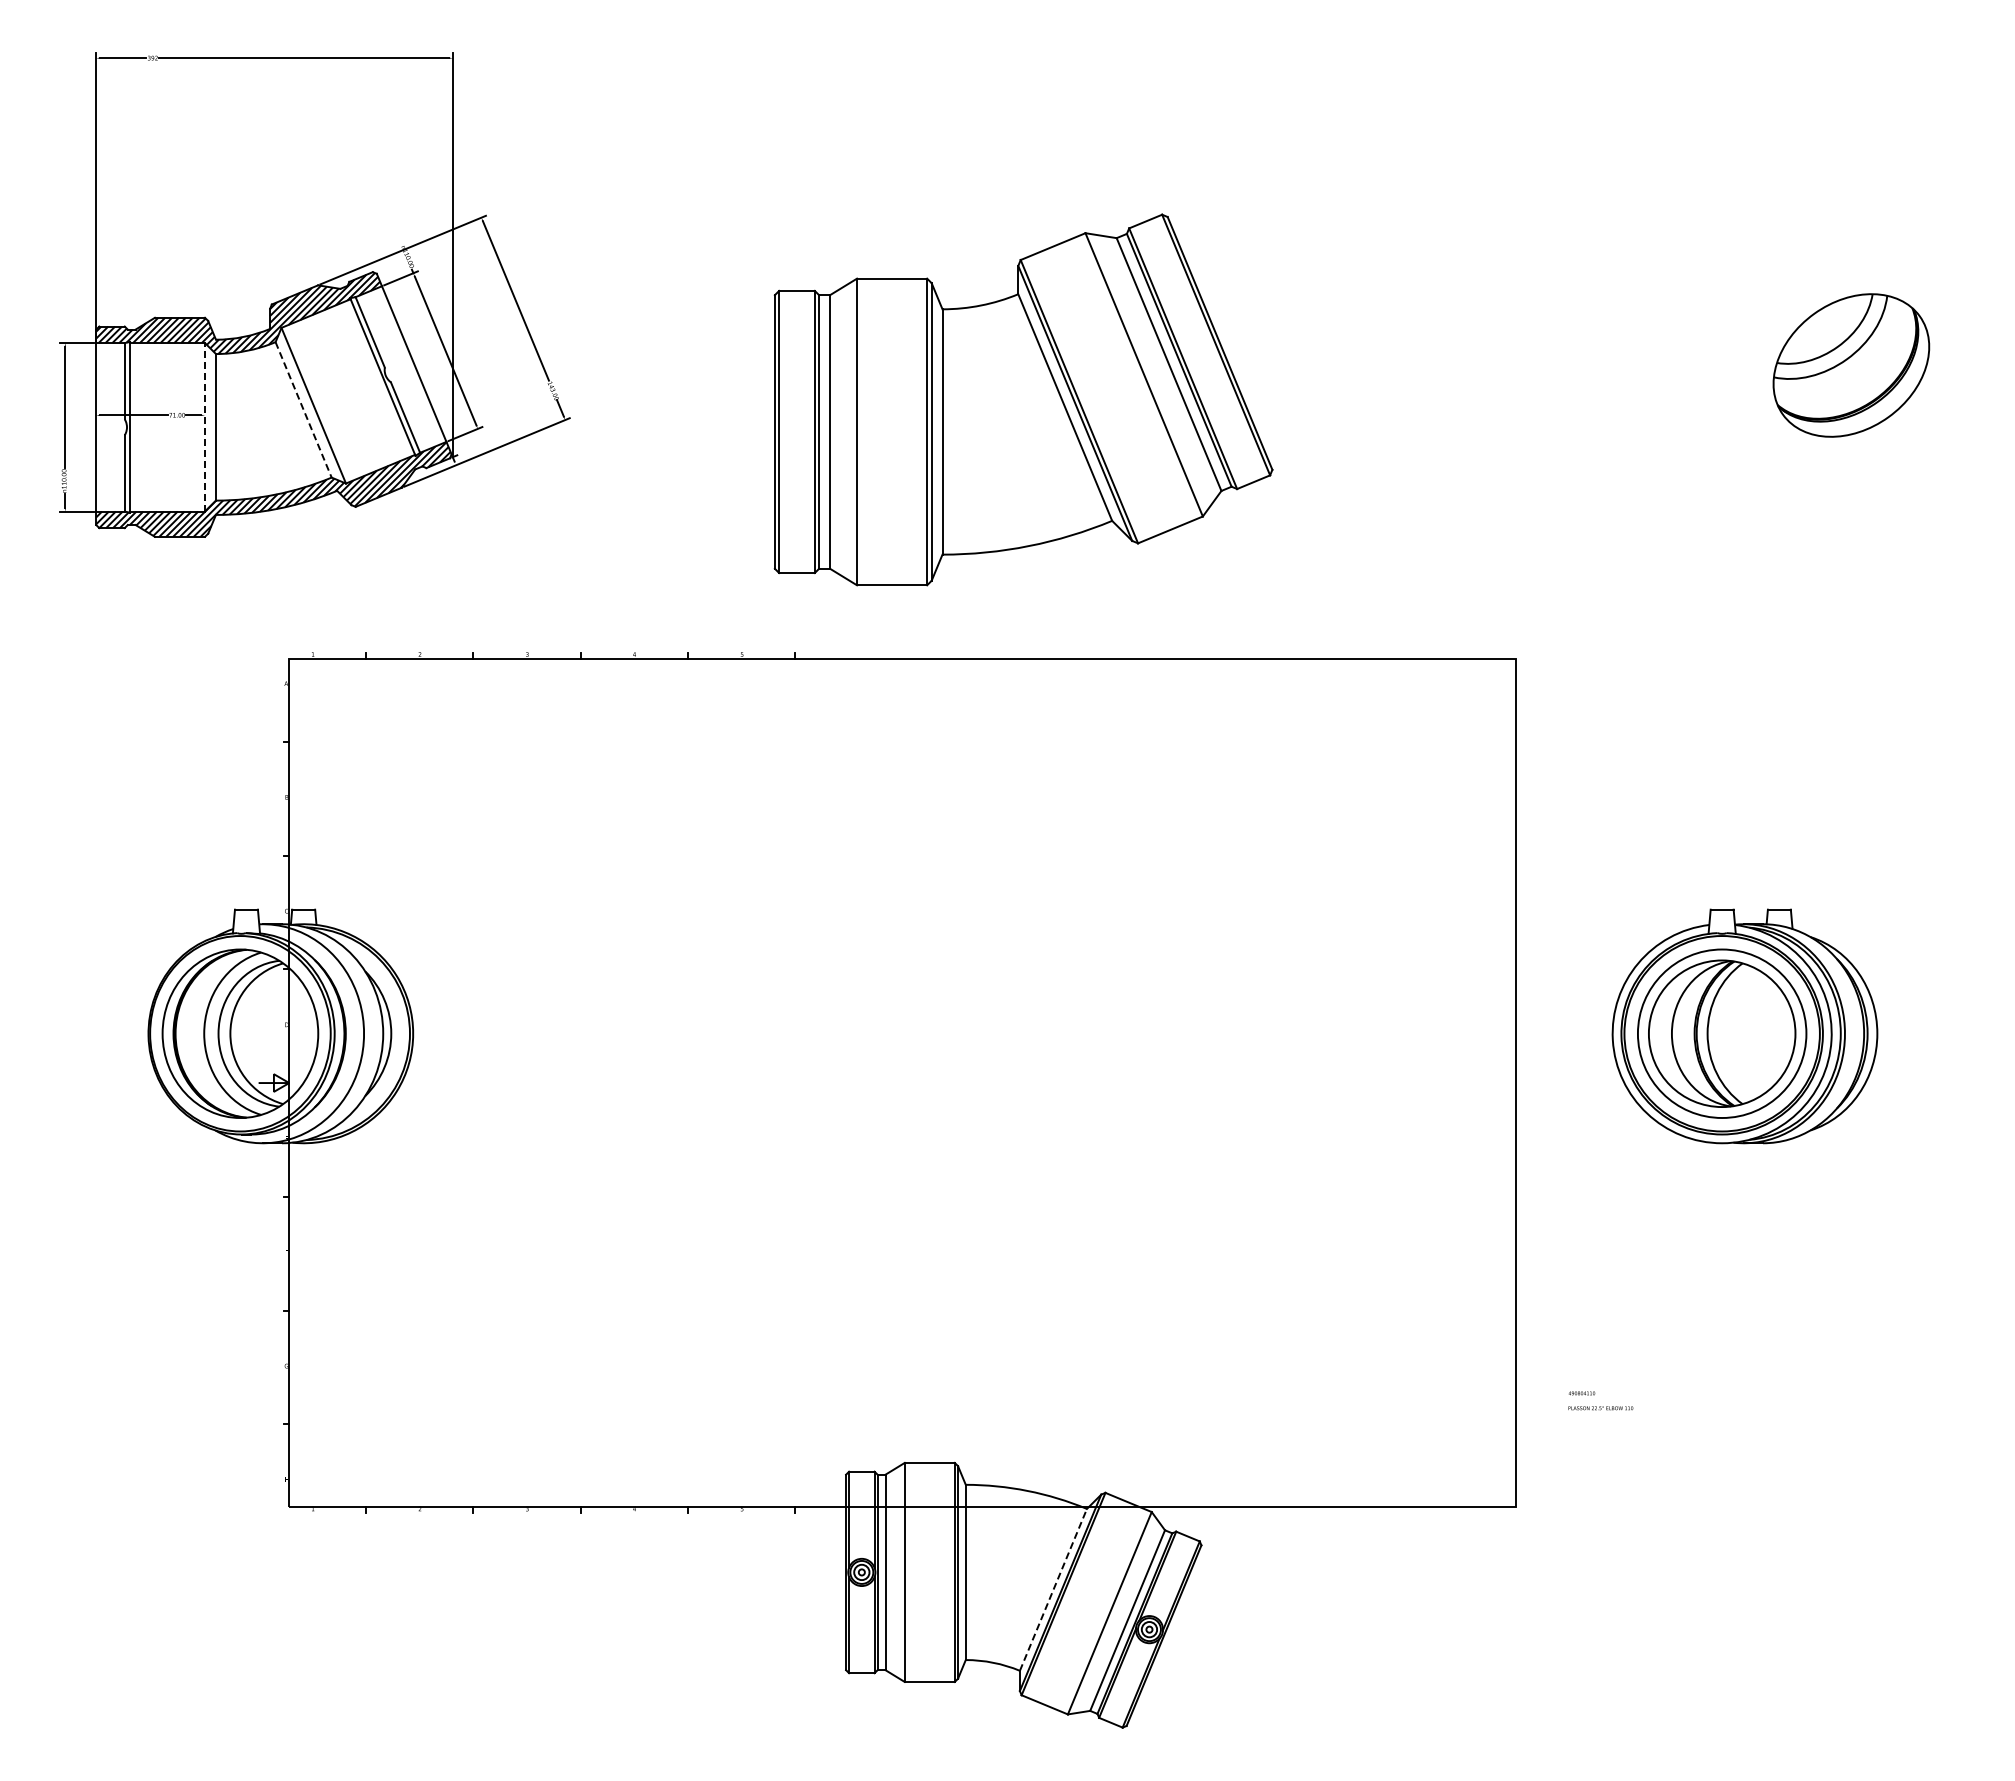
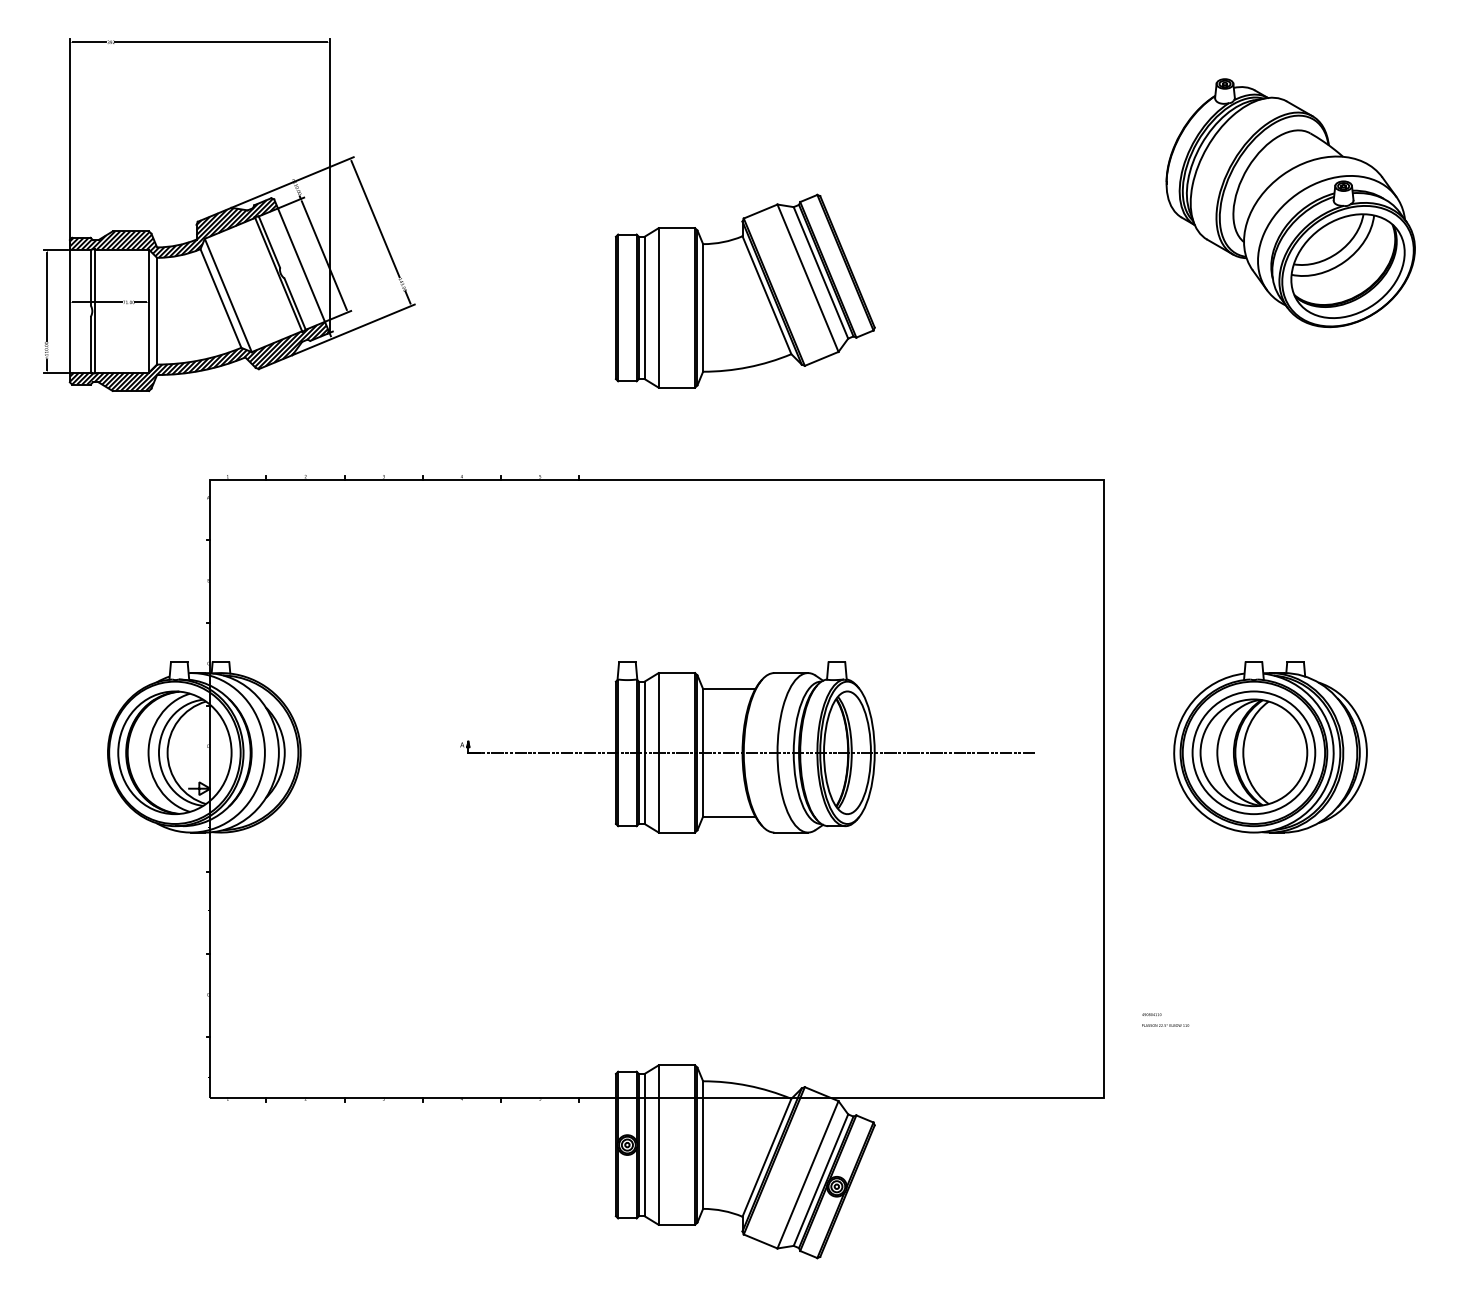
part: (1772, 278) -> (1290, 202), added
part: (1023, 399) -> (745, 290), size x0.71
line: (303, 410) -> (220, 298), dashed -> solid
line: (205, 426) -> (149, 310), dashed -> solid
part: (1026, 1026) -> (747, 747), added
line: (1053, 1589) -> (766, 1157), dashed -> solid

